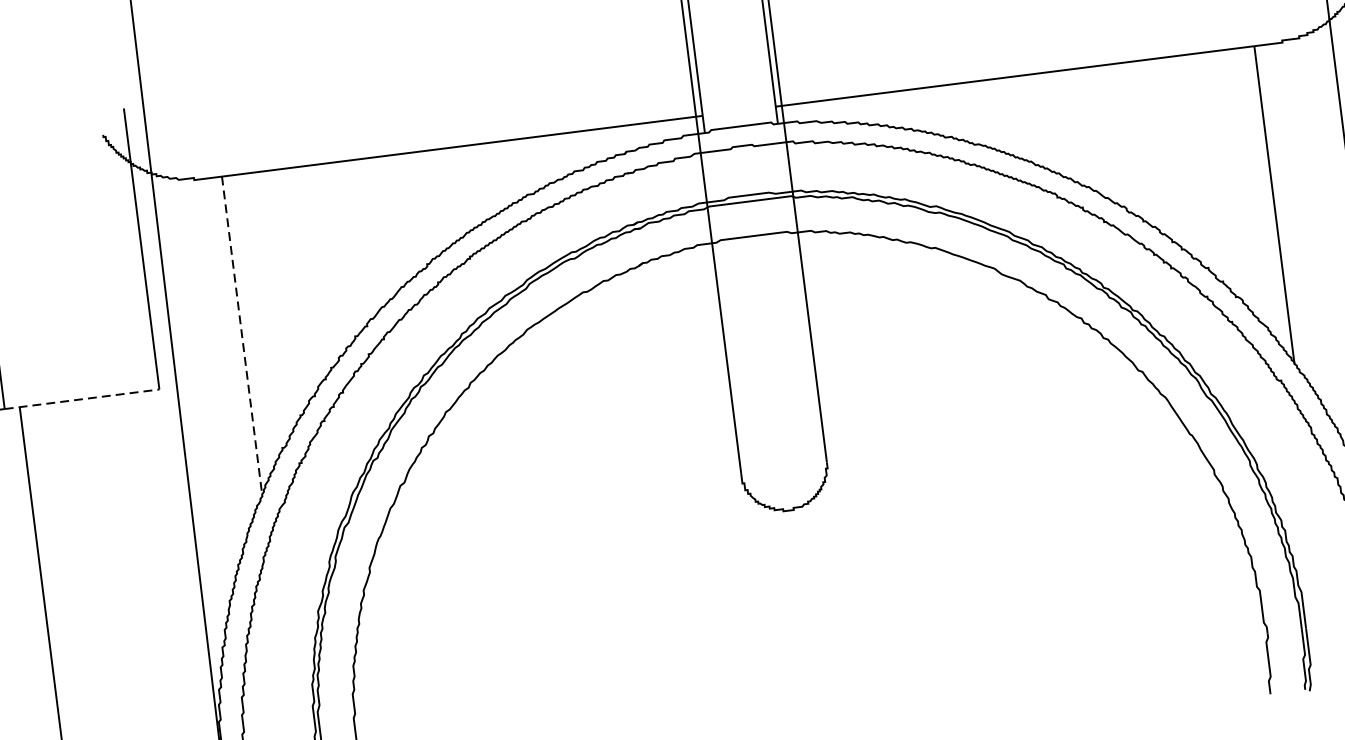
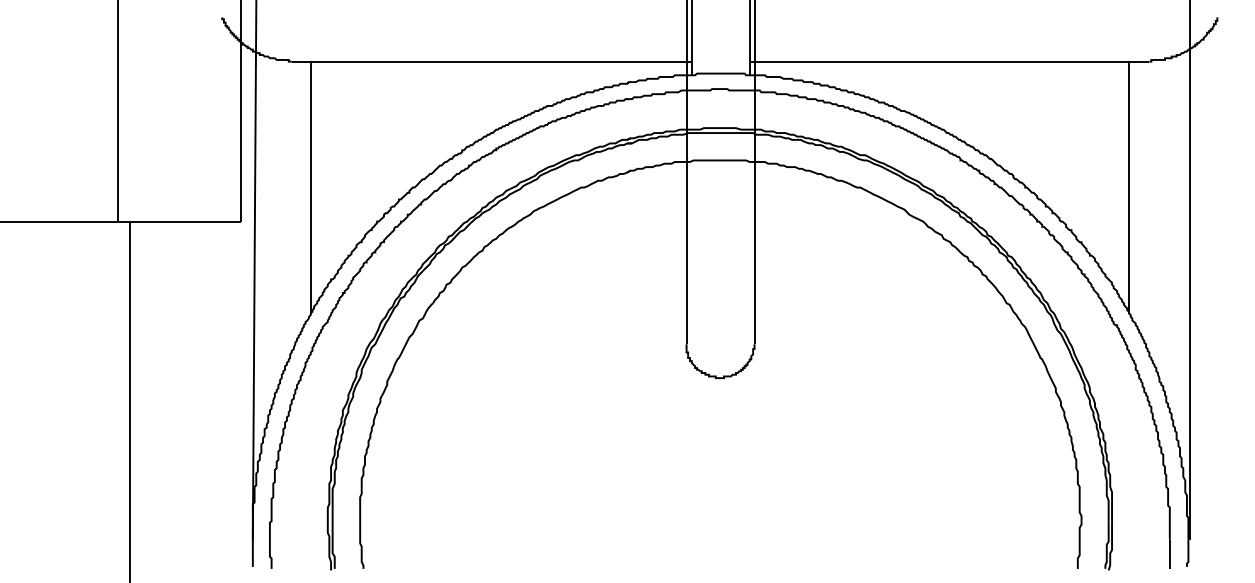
line: (241, 335) -> (310, 187), dashed -> solid
line: (83, 399) -> (180, 221), dashed -> solid

